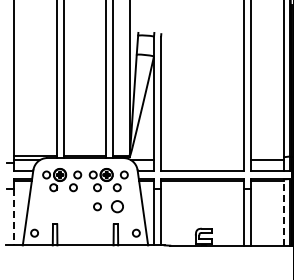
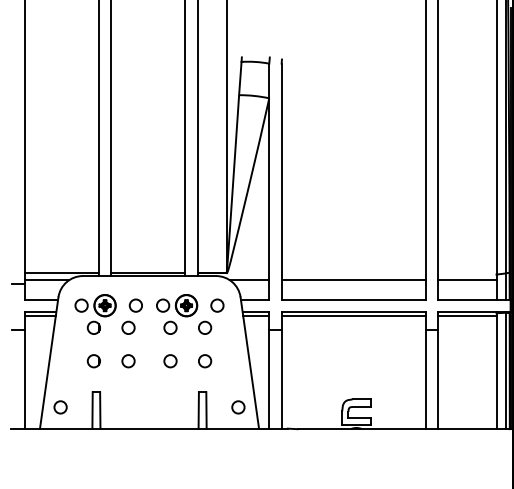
line: (202, 160) -> (353, 280), added
part: (53, 206) -> (93, 360), added
circle: (73, 206) -> (128, 360), added
circle: (116, 206) -> (203, 360), size x0.62
line: (284, 212) -> (497, 371), dashed -> solid
line: (14, 217) -> (25, 379), dashed -> solid

